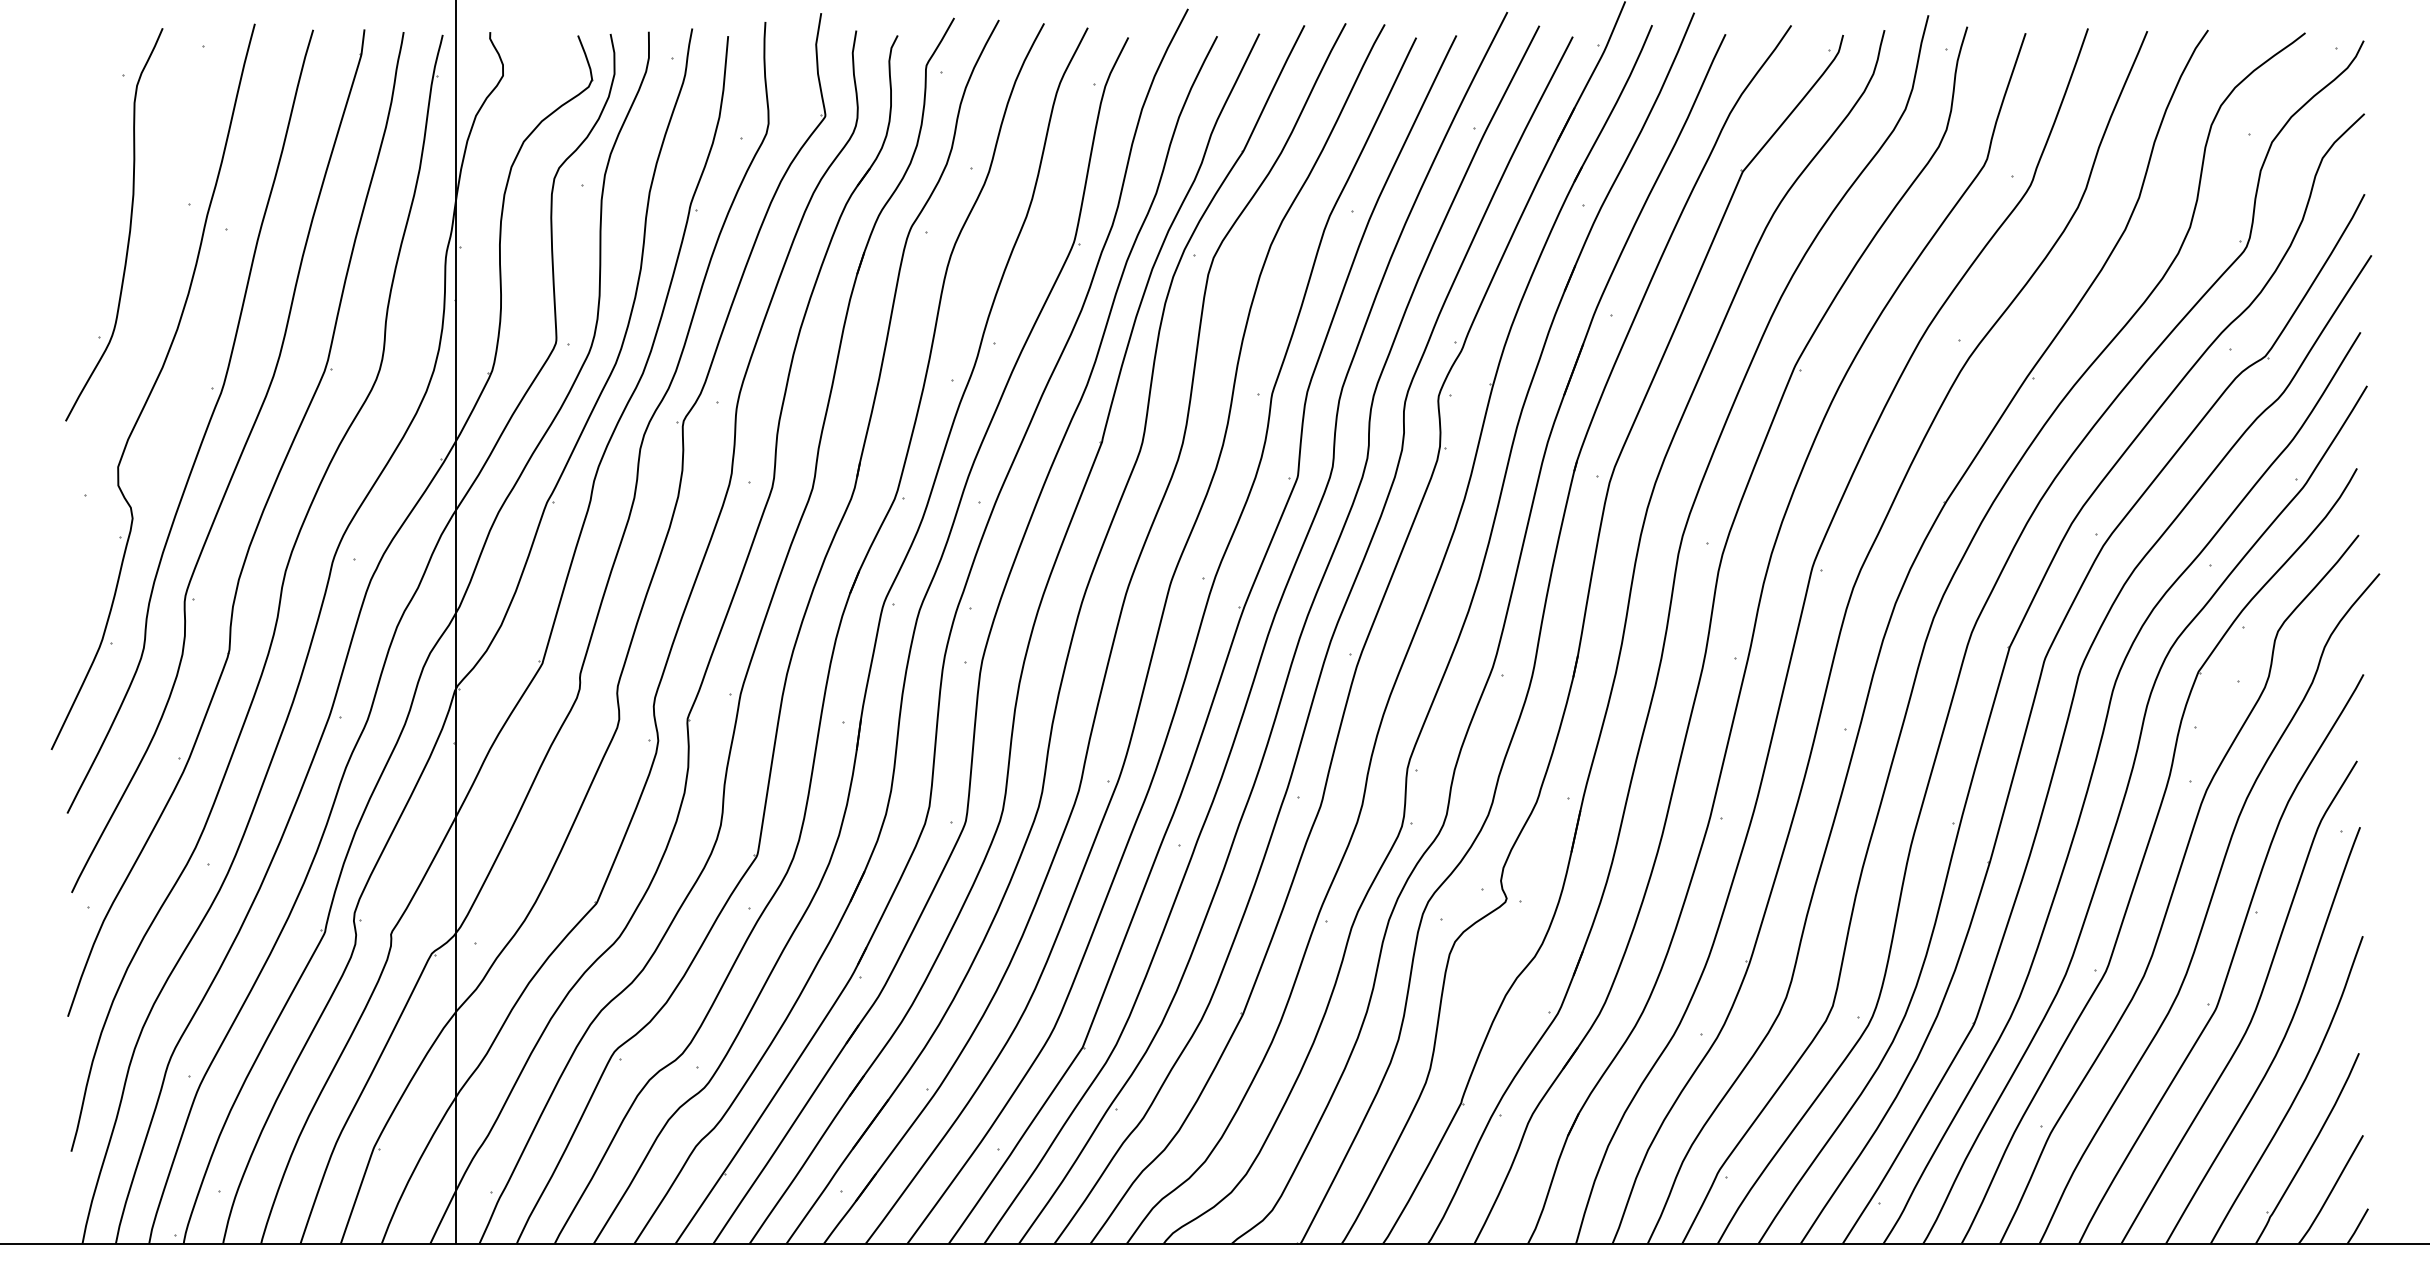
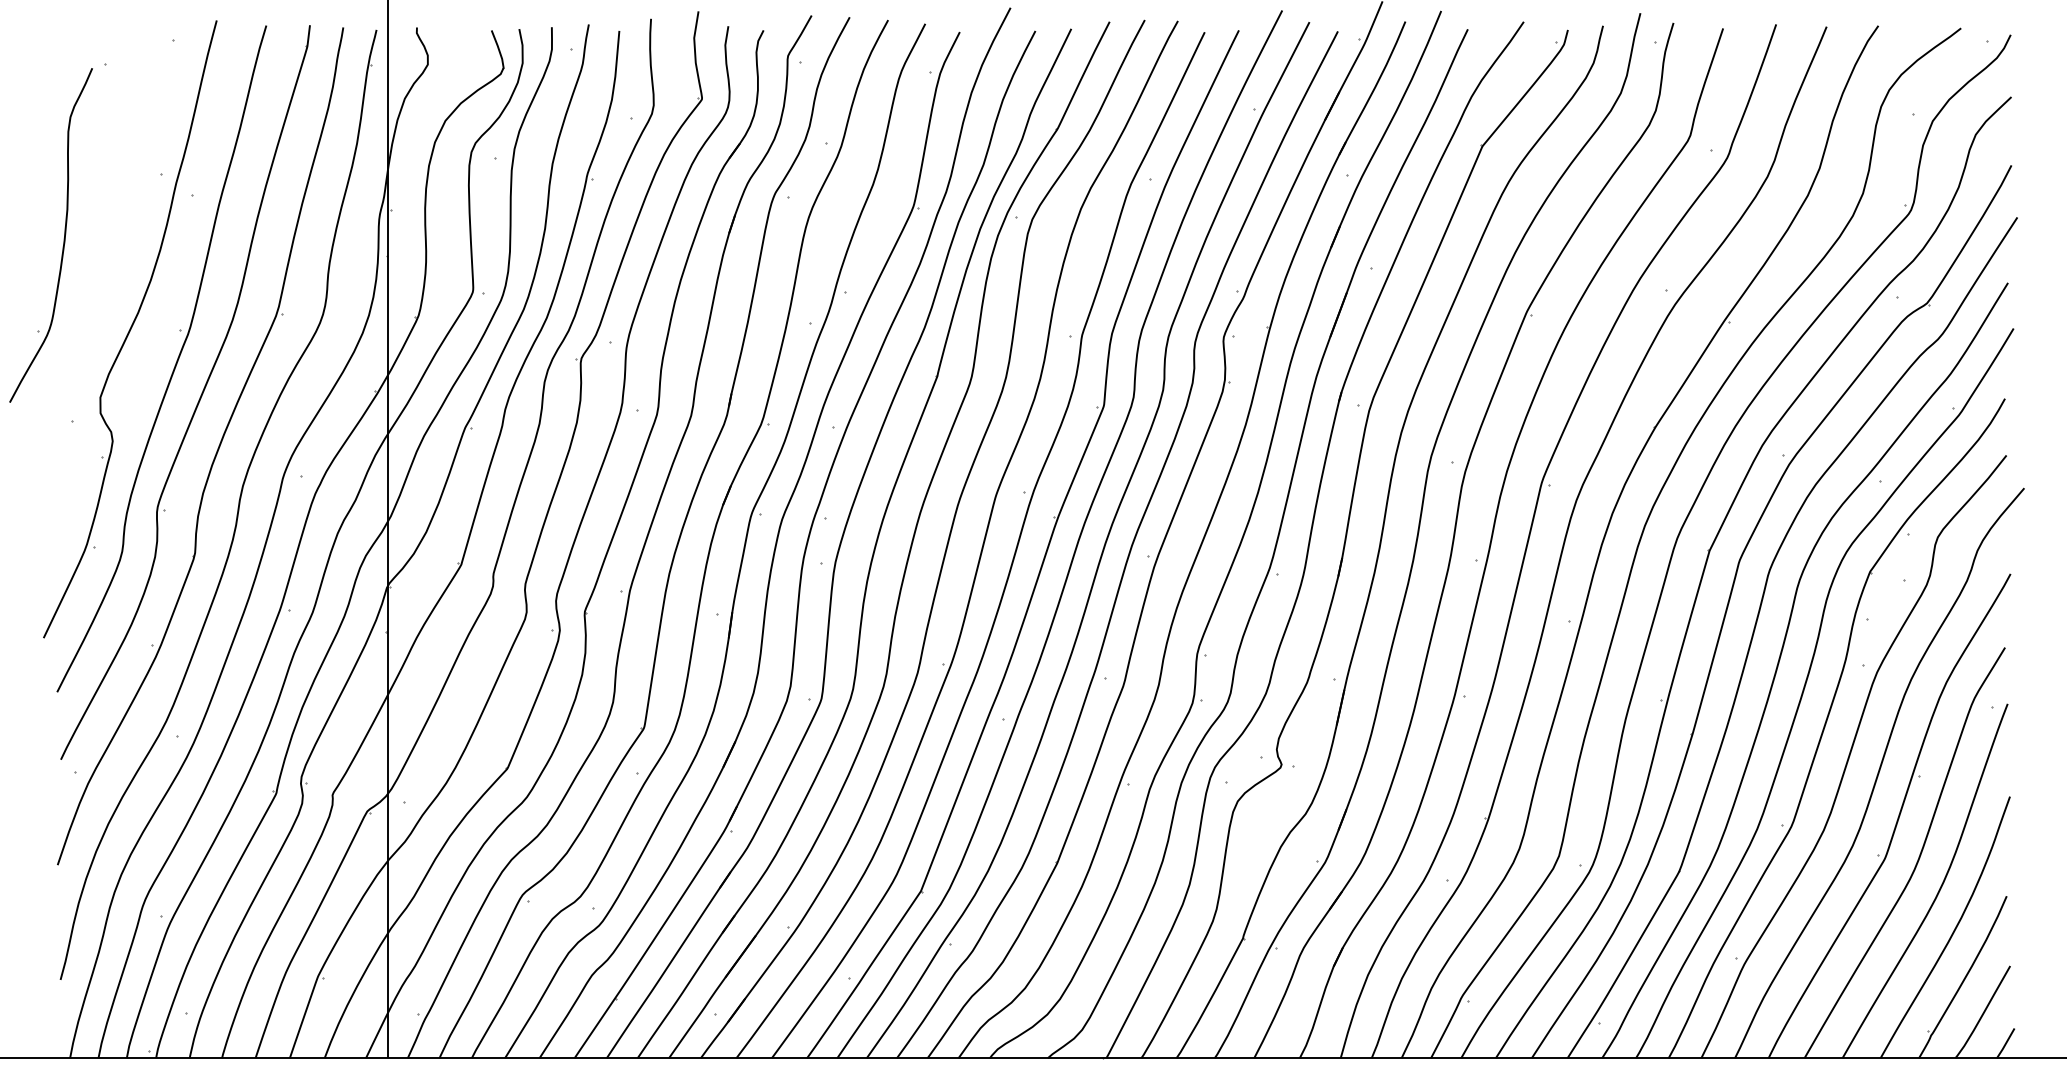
part: (128, 228) -> (63, 238), moved

